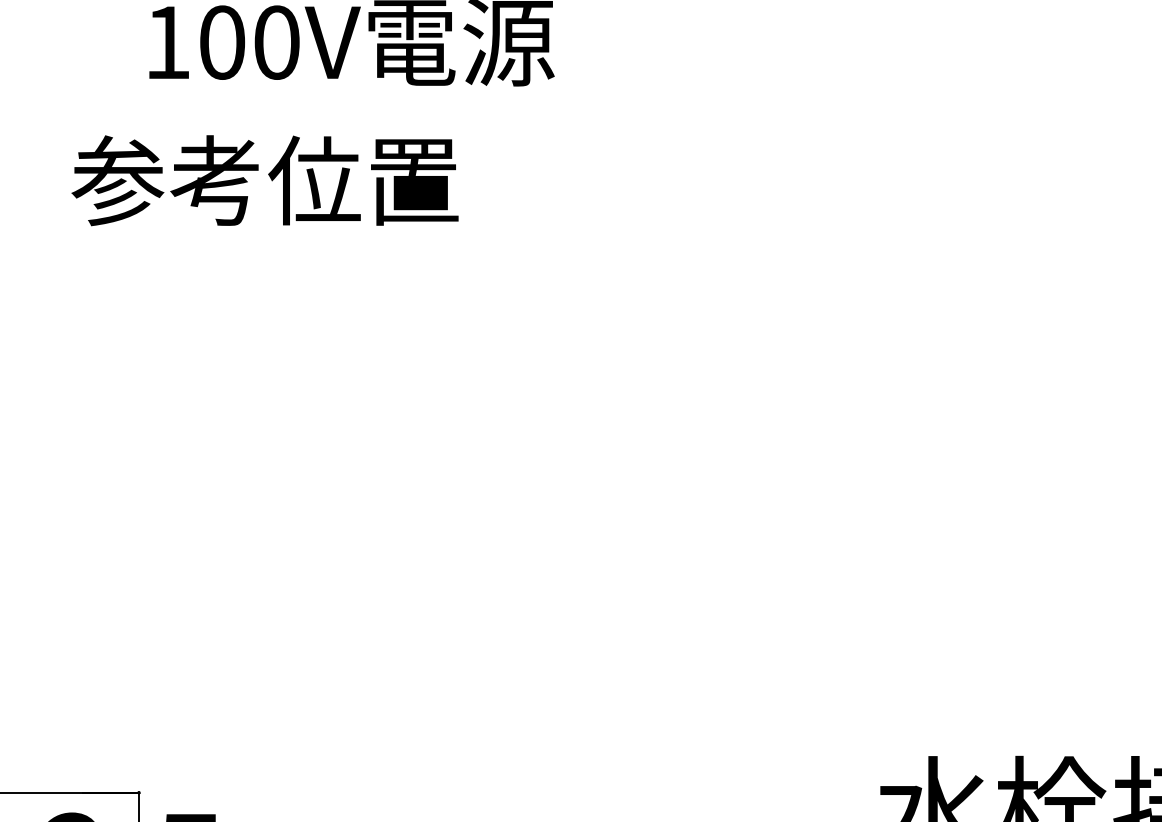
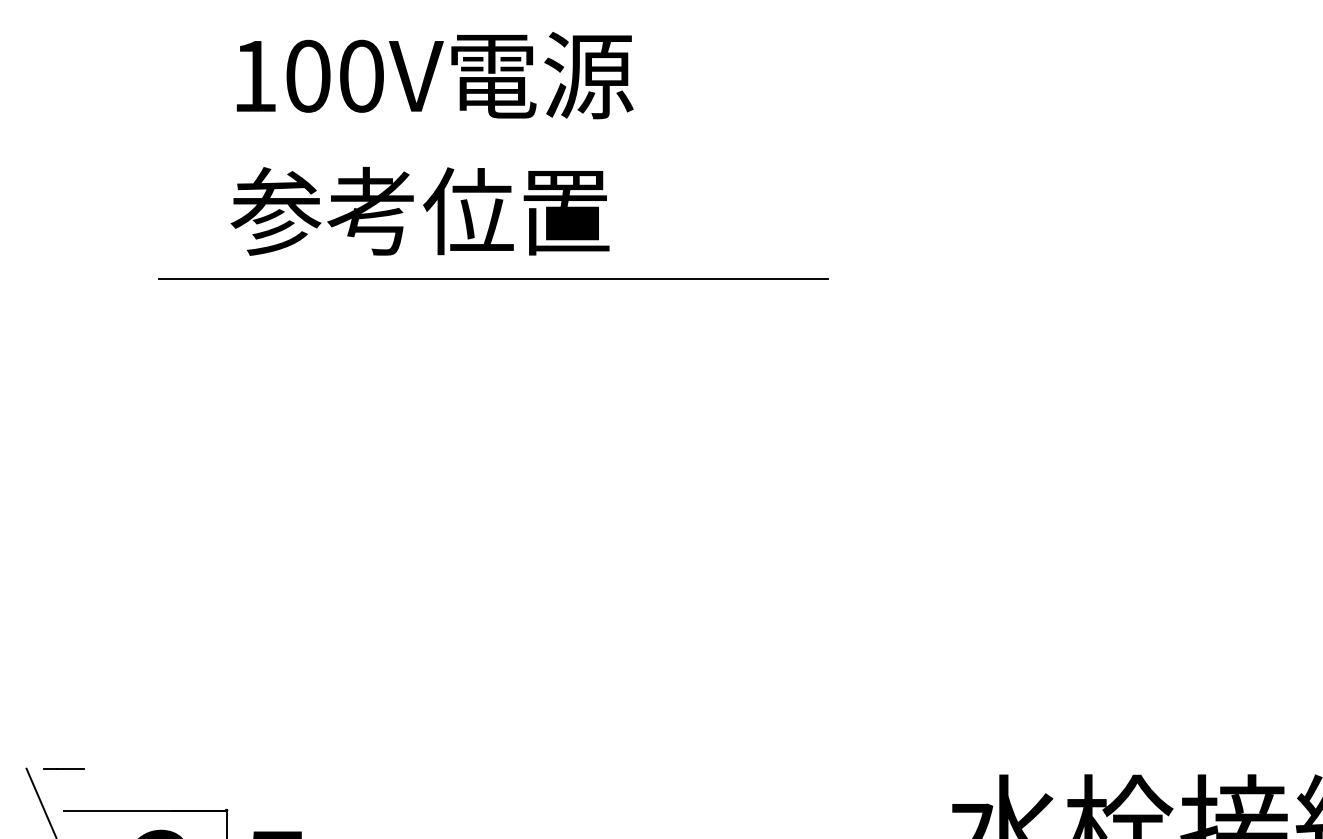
text: (264, 180) -> (419, 211), moved
line: (410, 249) -> (492, 278), added

